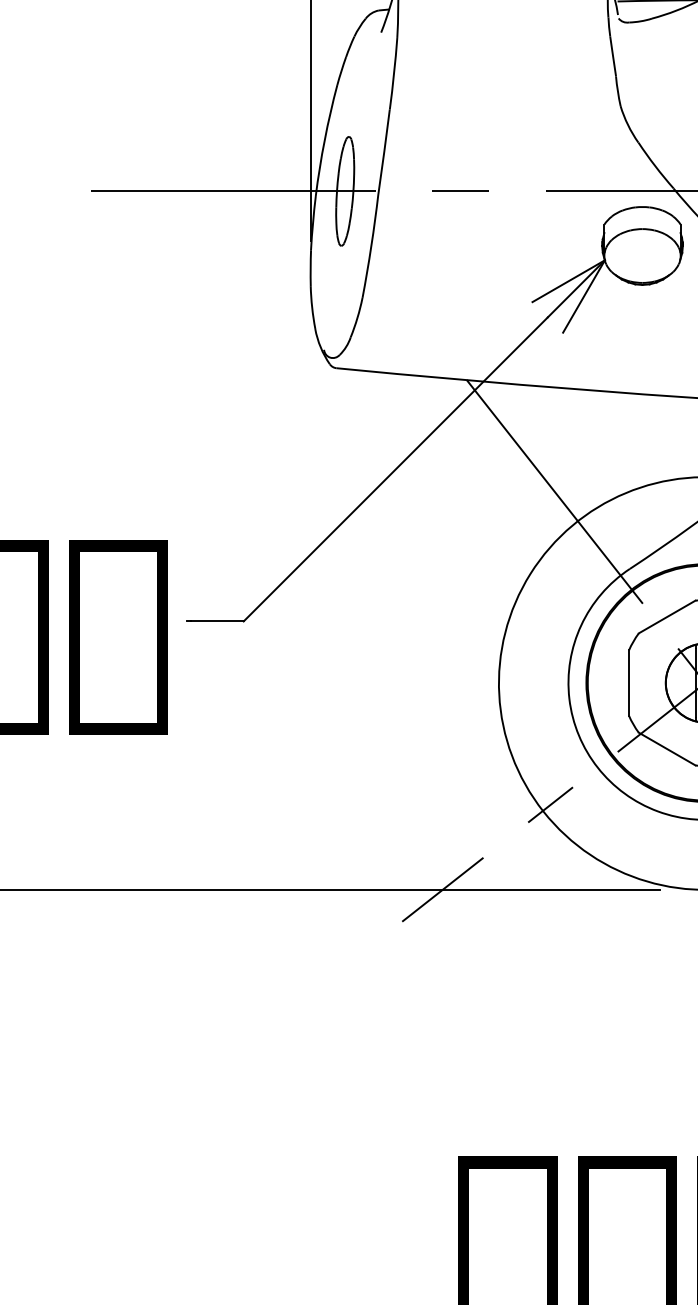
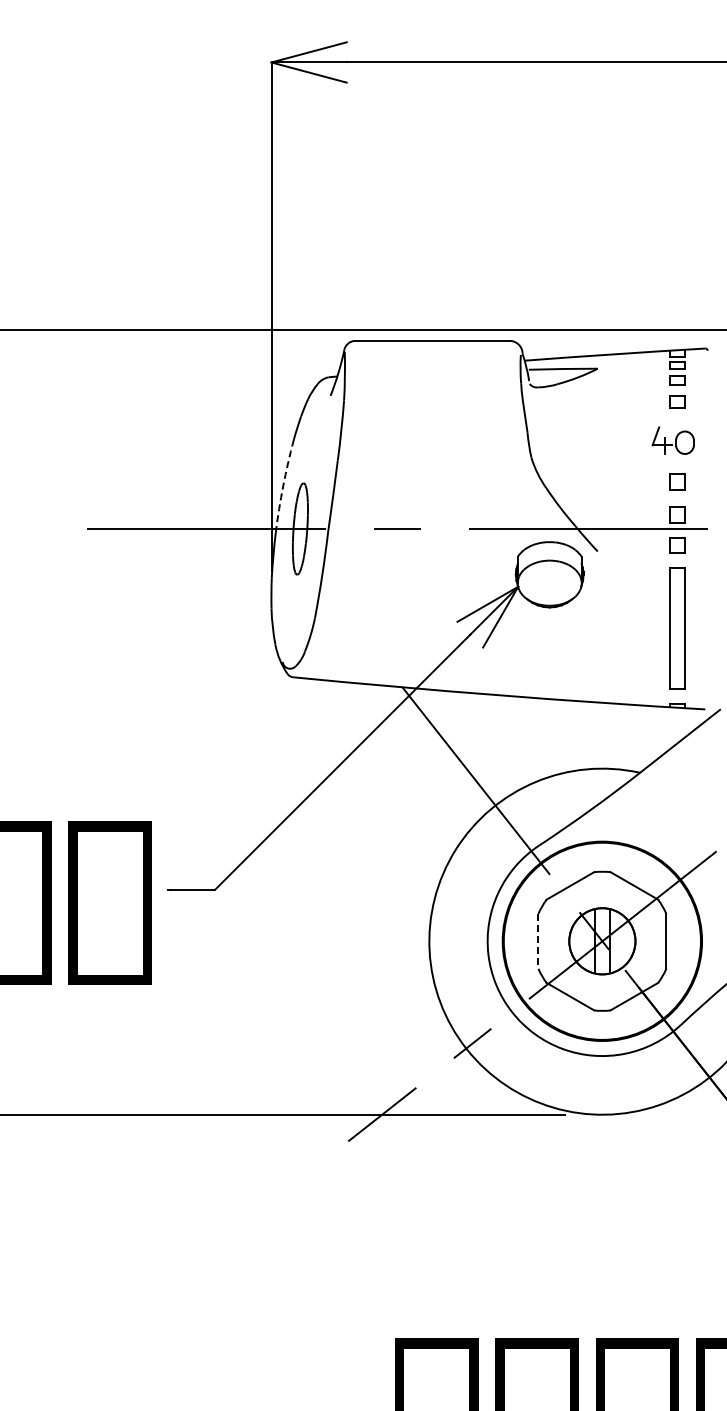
arc: (325, 140) -> (283, 486), solid -> dashed
line: (629, 683) -> (538, 941), solid -> dashed

